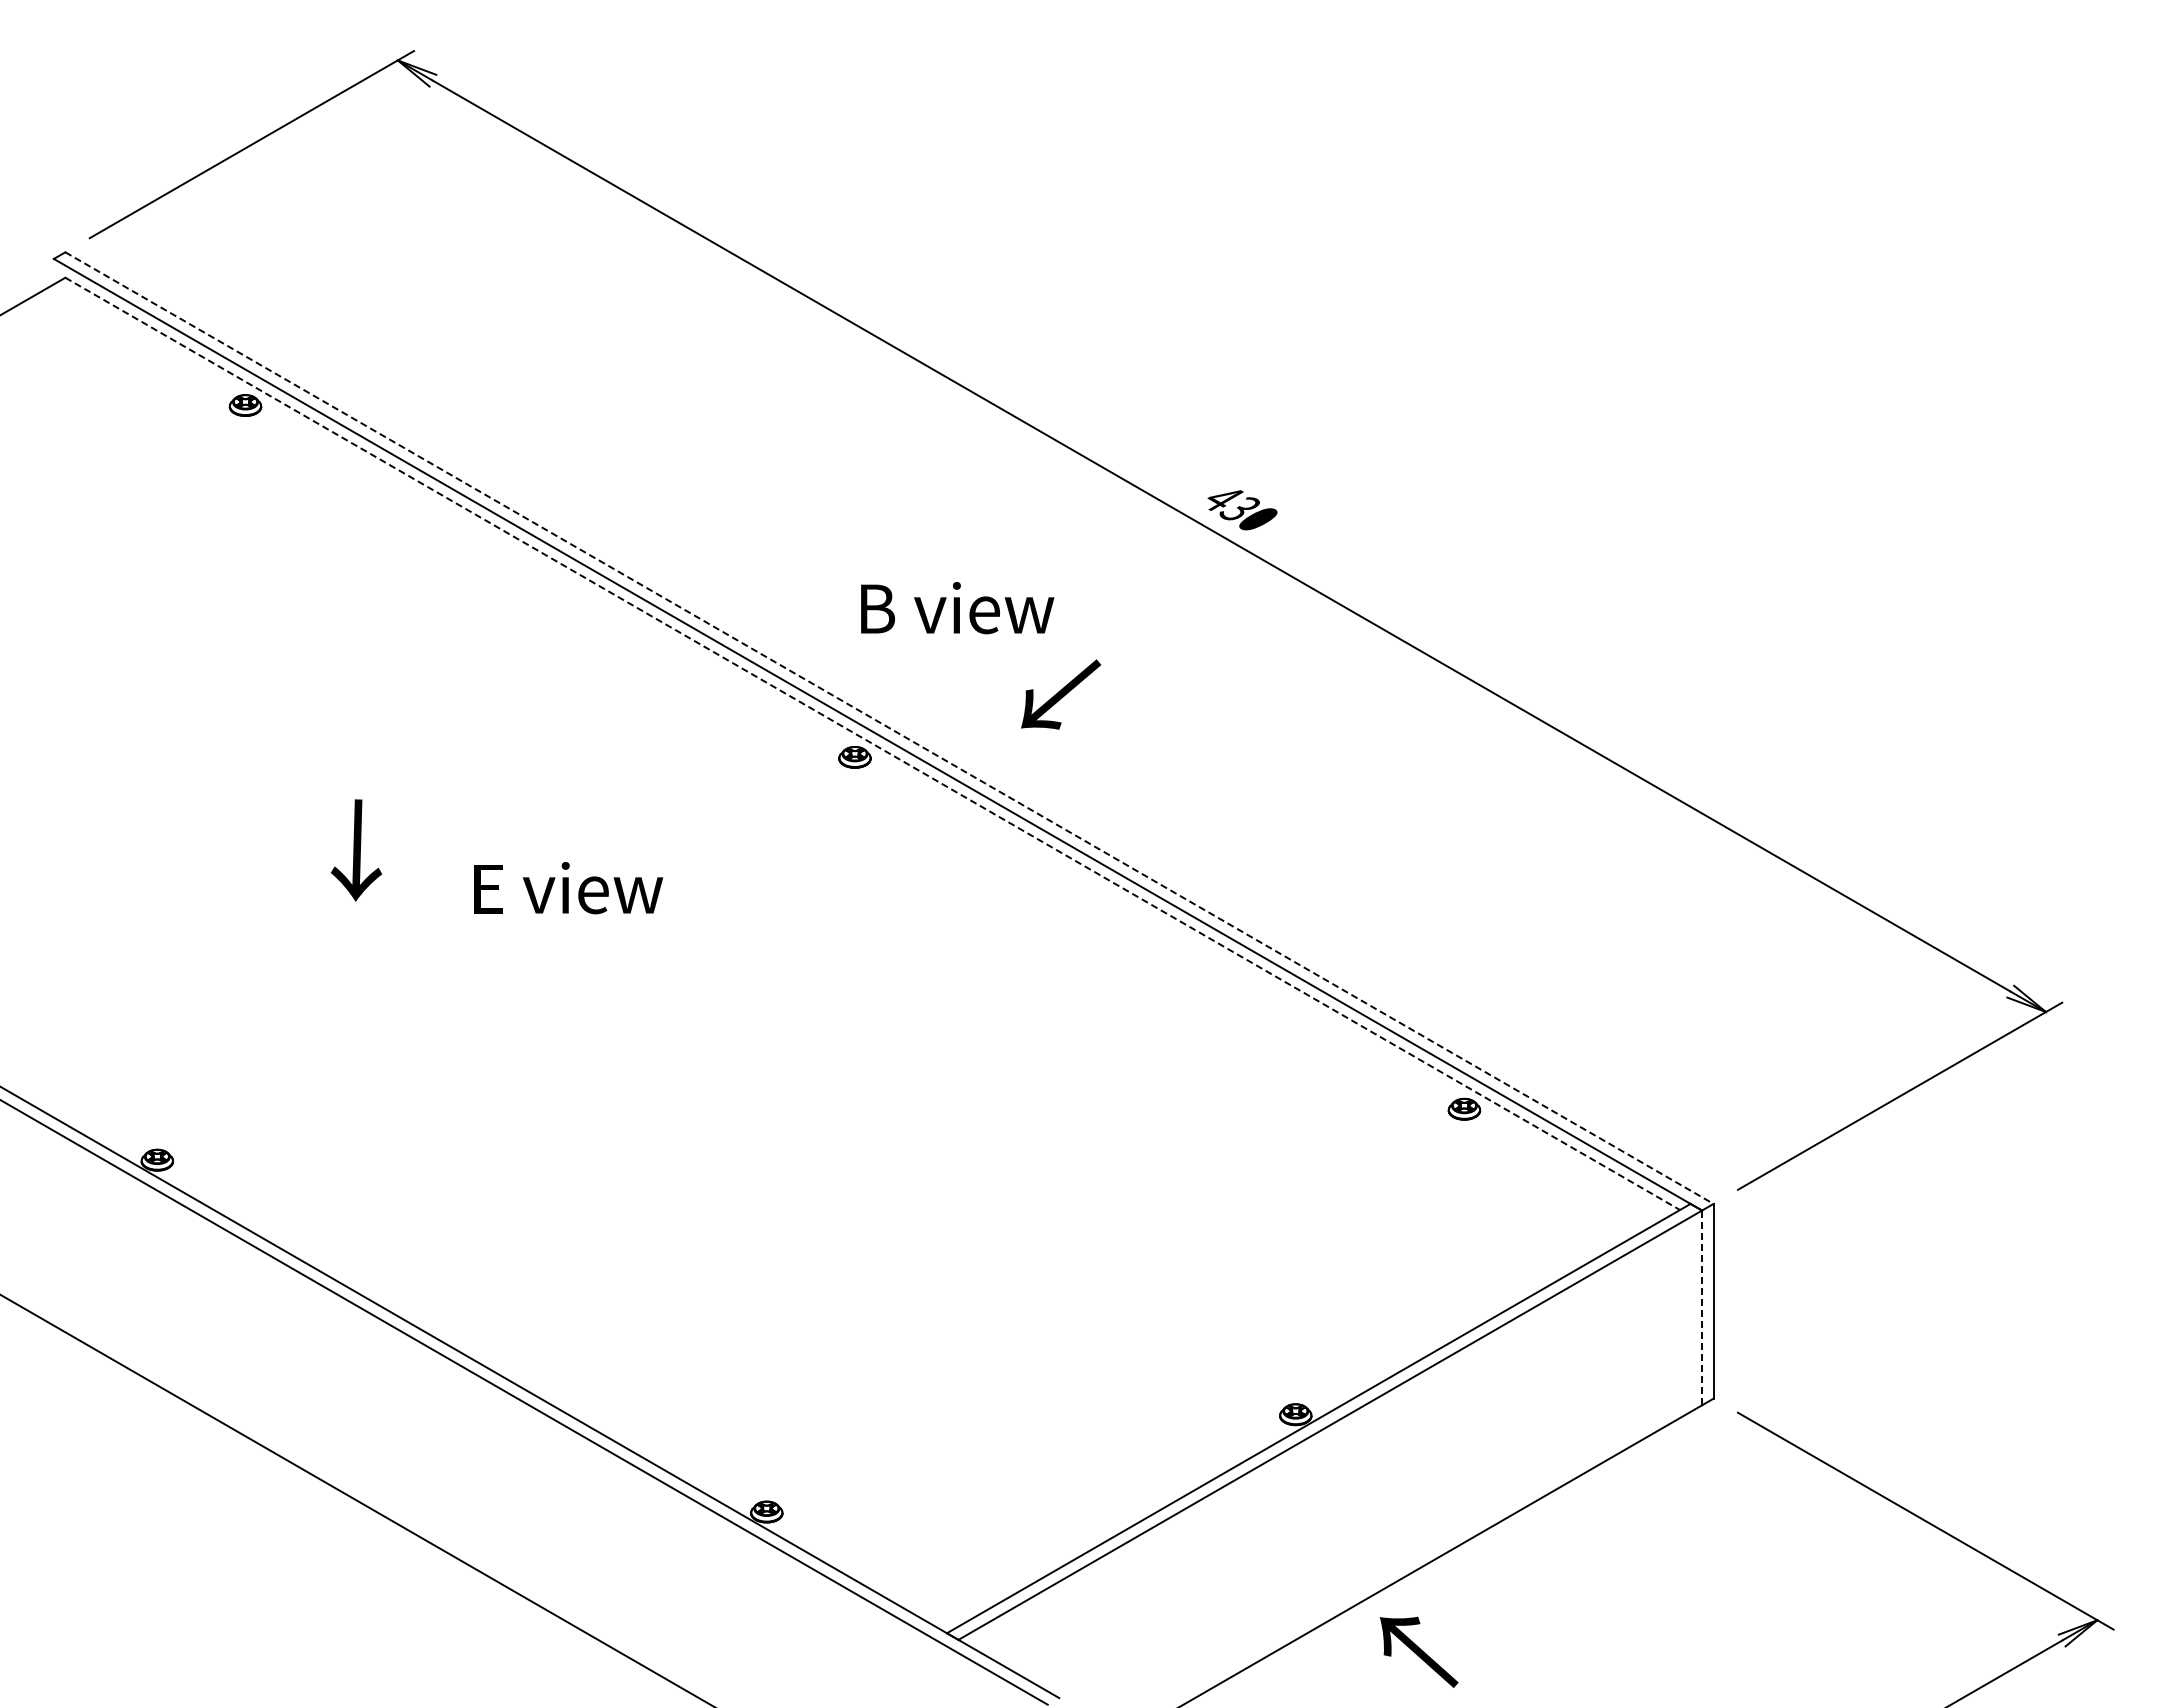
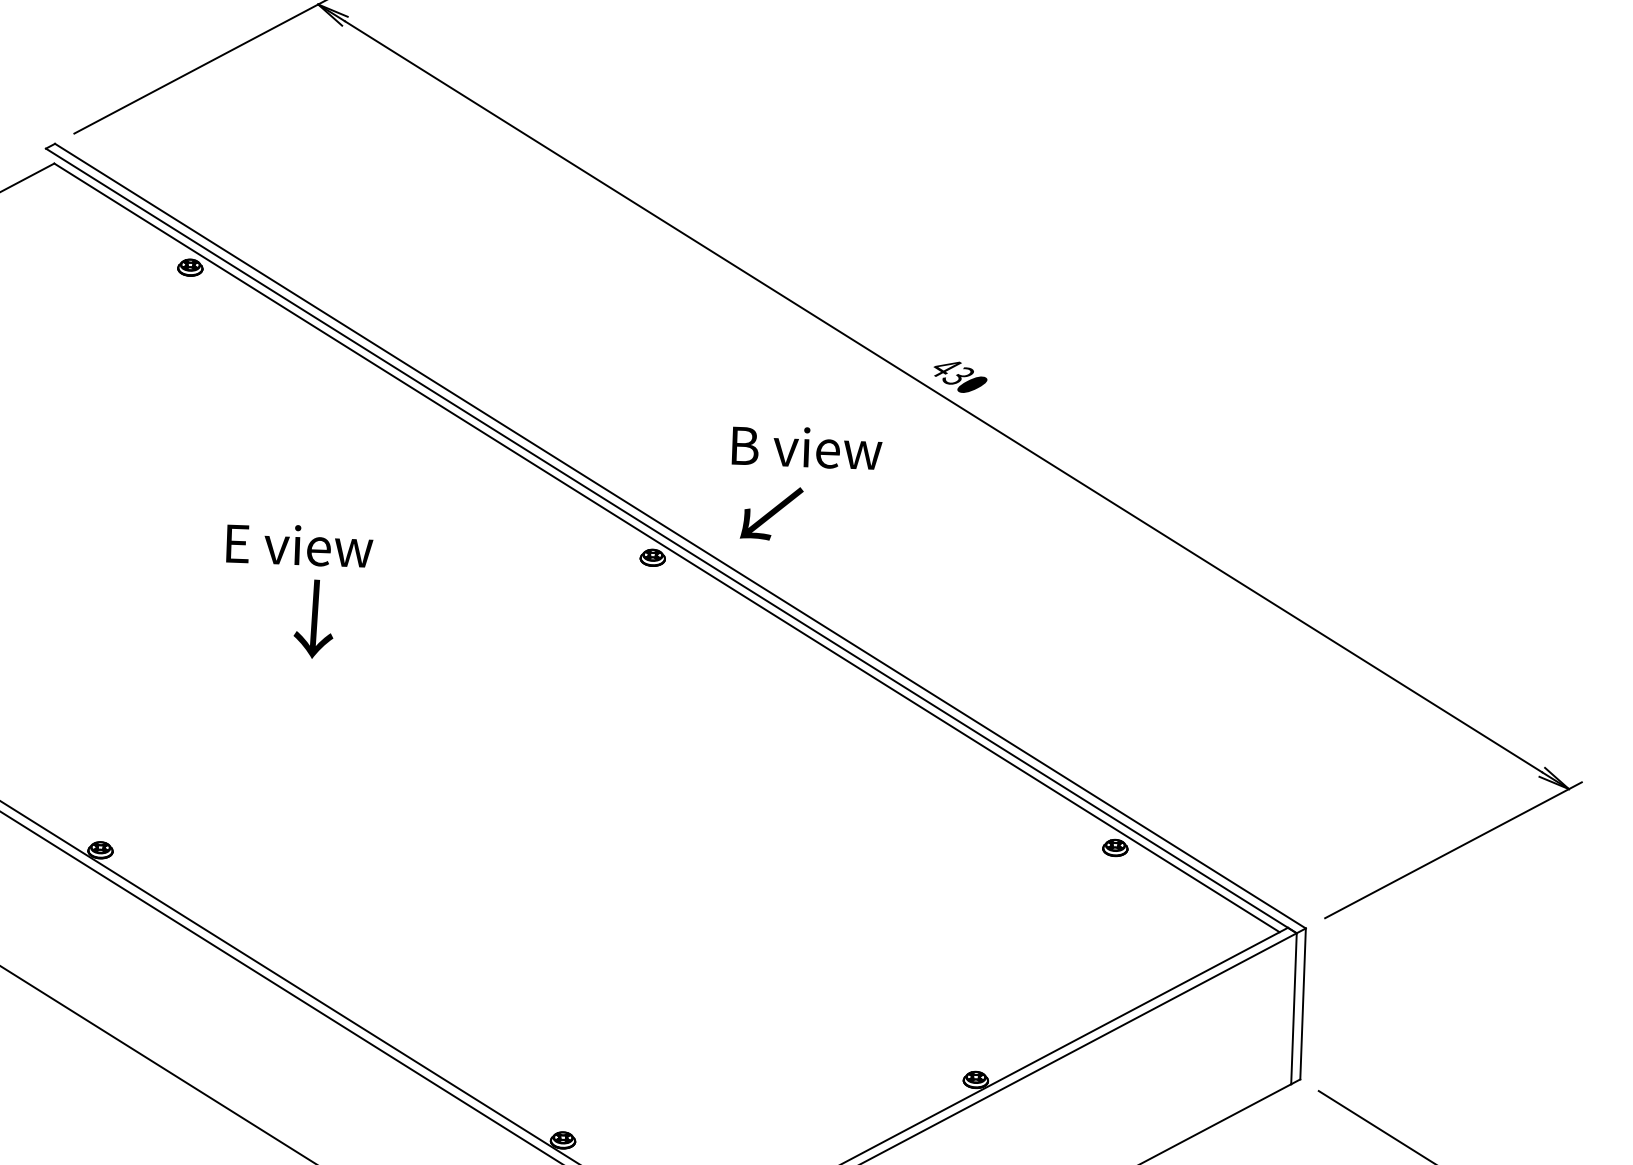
text: (957, 608) -> (807, 447), moved
text: (1061, 694) -> (772, 513), moved
line: (889, 728) -> (680, 536), dashed -> solid
line: (873, 744) -> (667, 548), dashed -> solid
text: (356, 850) -> (314, 619), moved
text: (568, 888) -> (299, 545), moved
line: (1702, 1307) -> (1294, 1008), dashed -> solid

